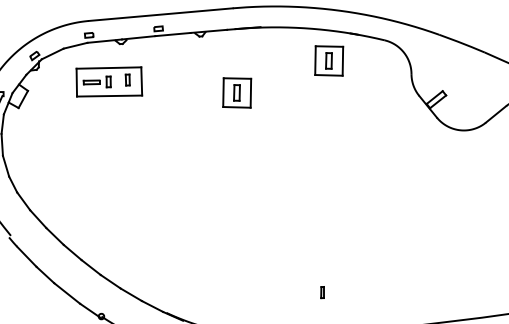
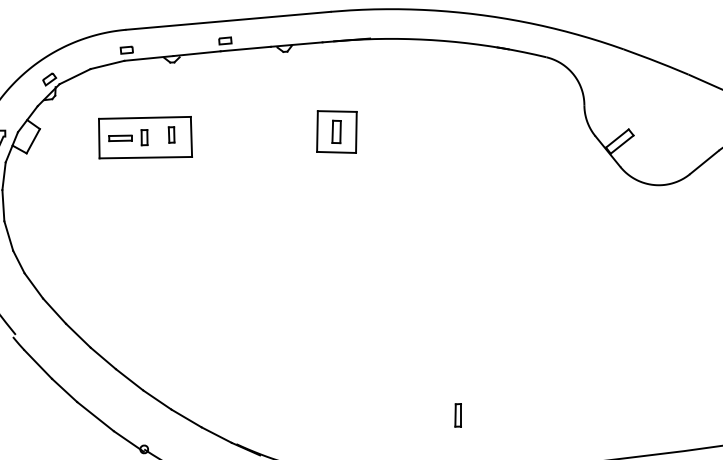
part: (329, 60) -> (467, 85), removed
part: (109, 81) -> (145, 137), moved
part: (322, 292) -> (458, 415), size x1.43

